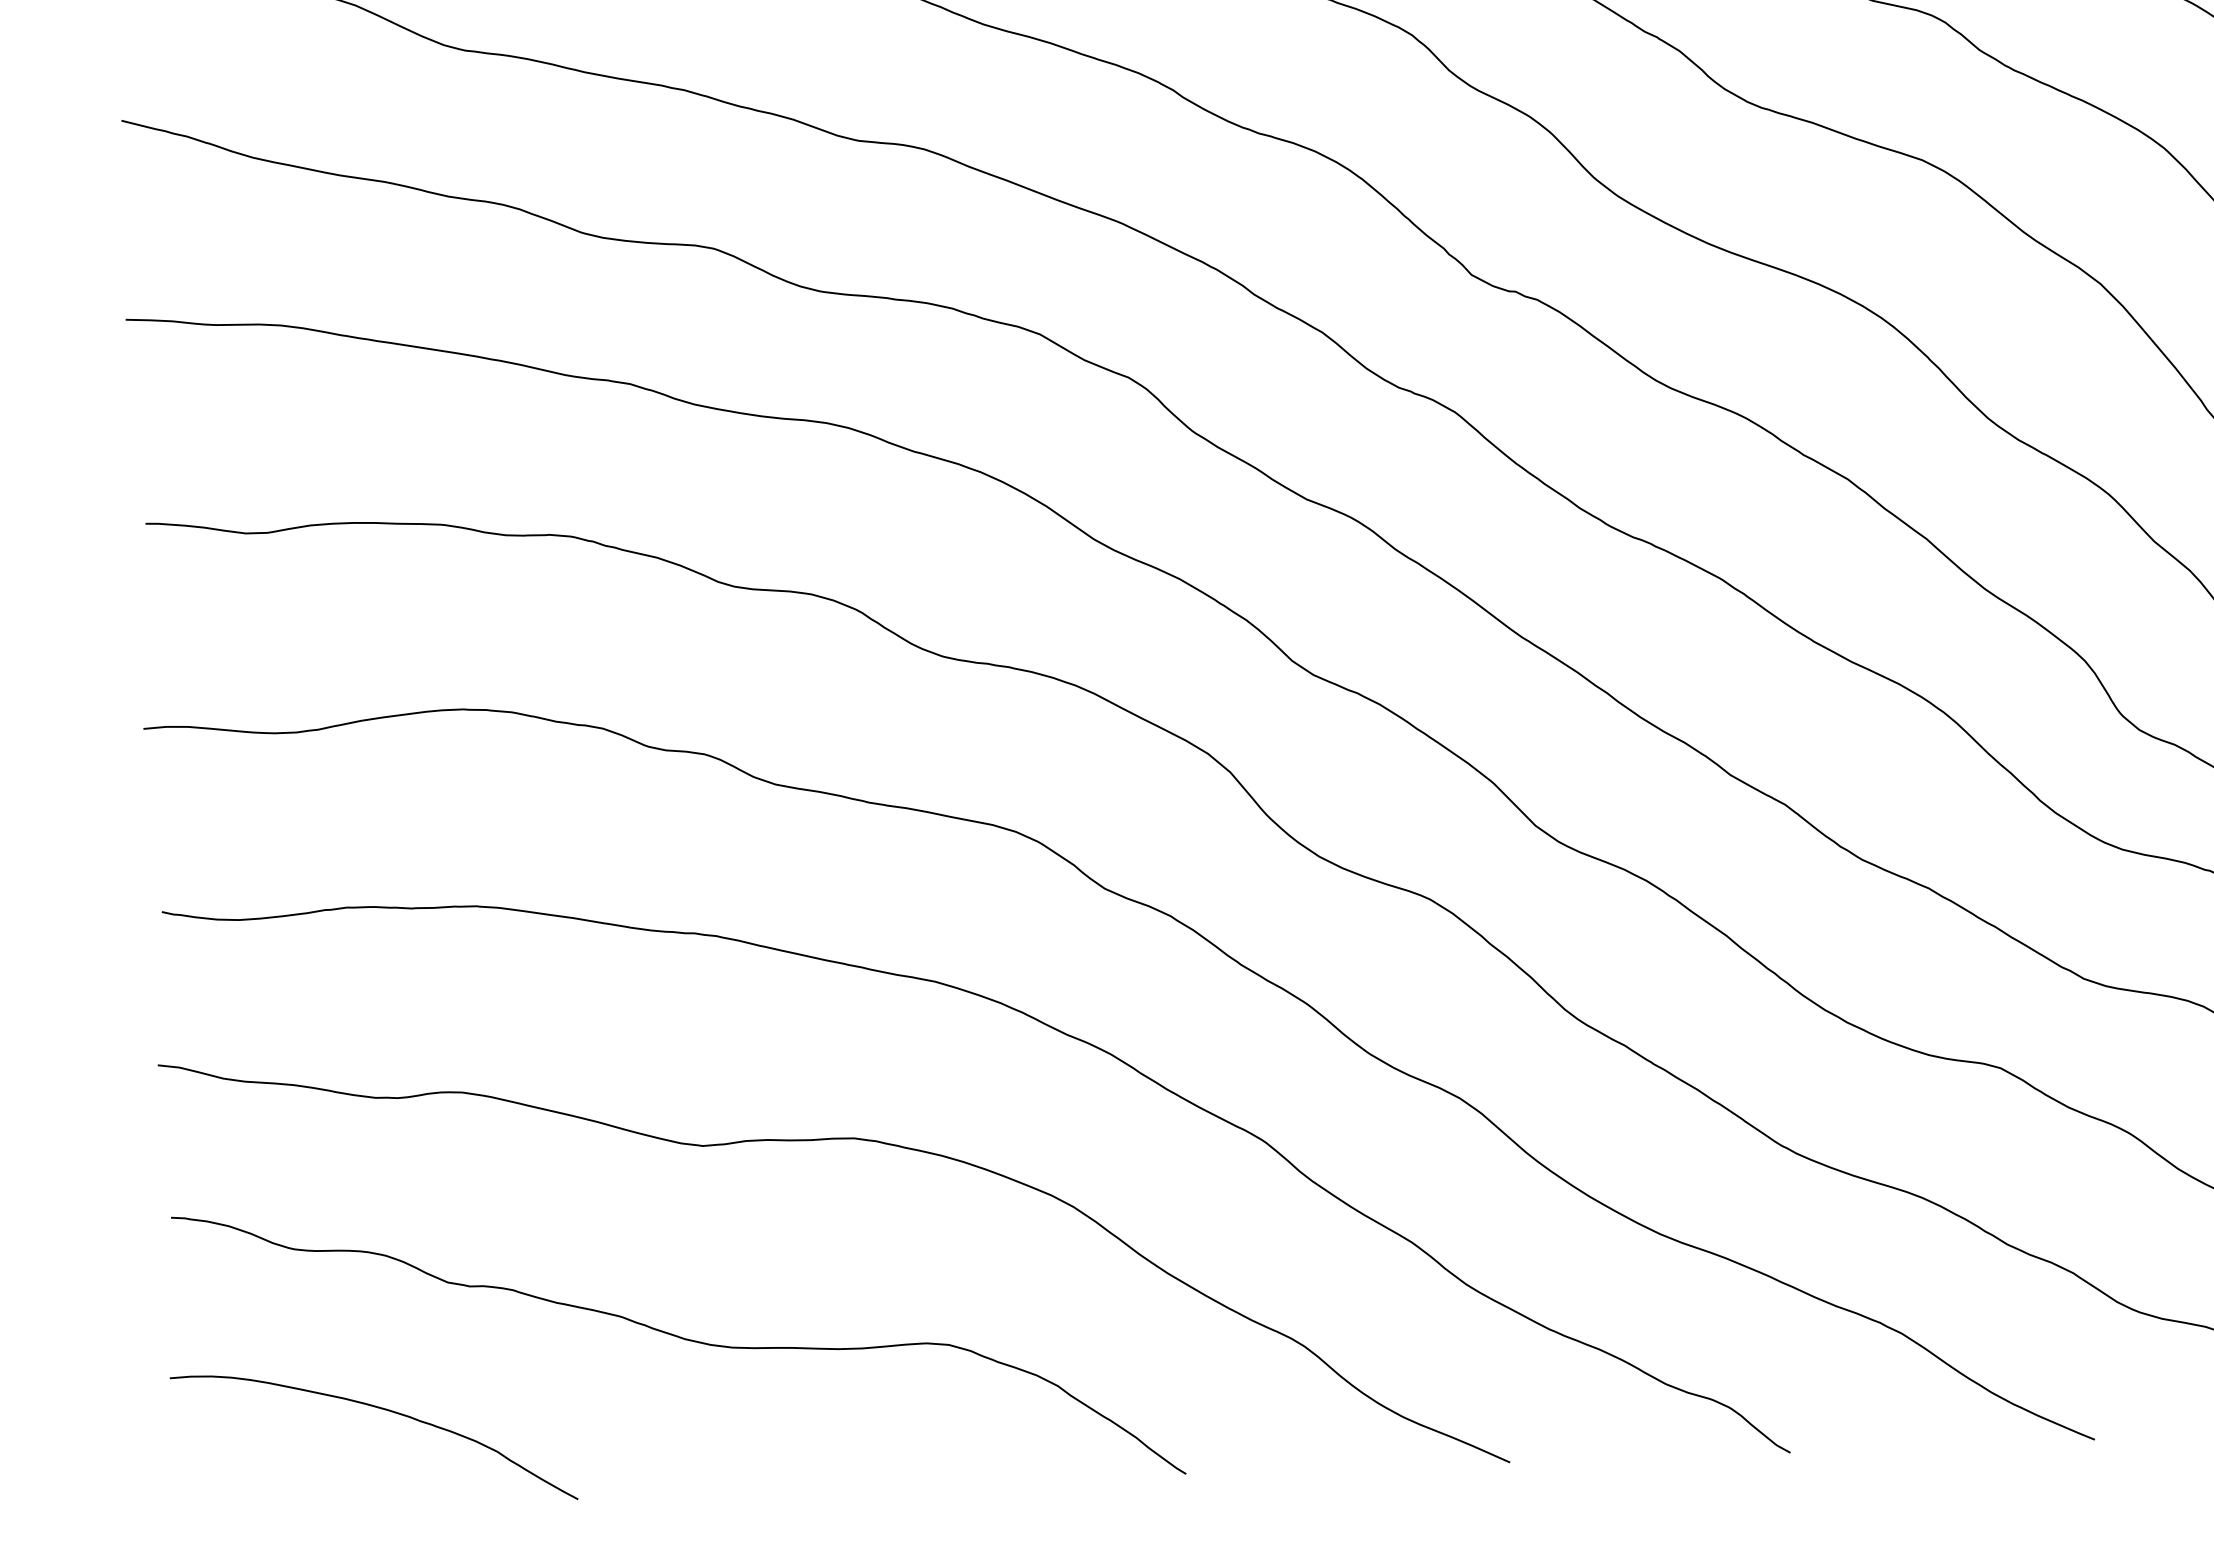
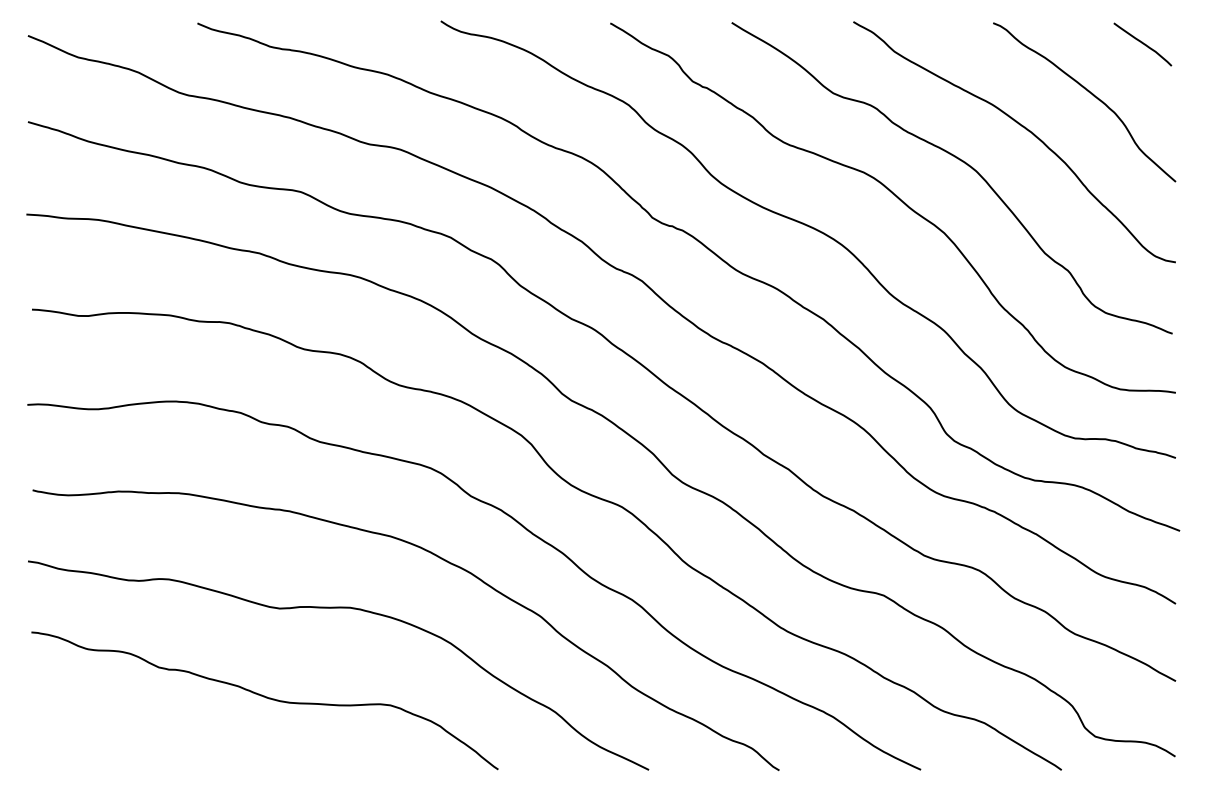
curve: (378, 1410) -> (124, 725), removed

